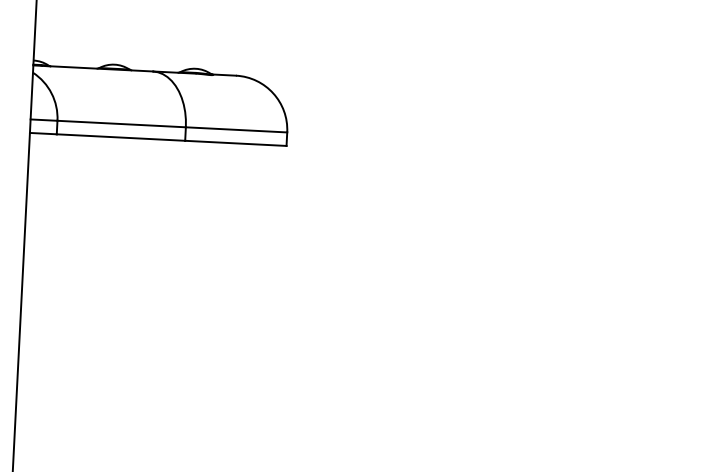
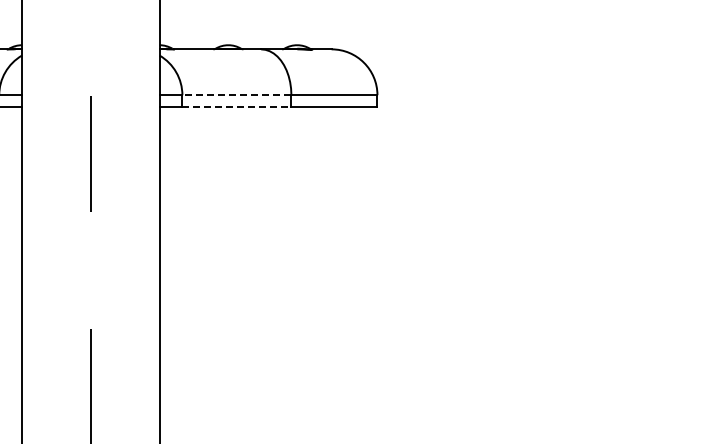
line: (121, 124) -> (236, 95), solid -> dashed
line: (120, 137) -> (236, 106), solid -> dashed

